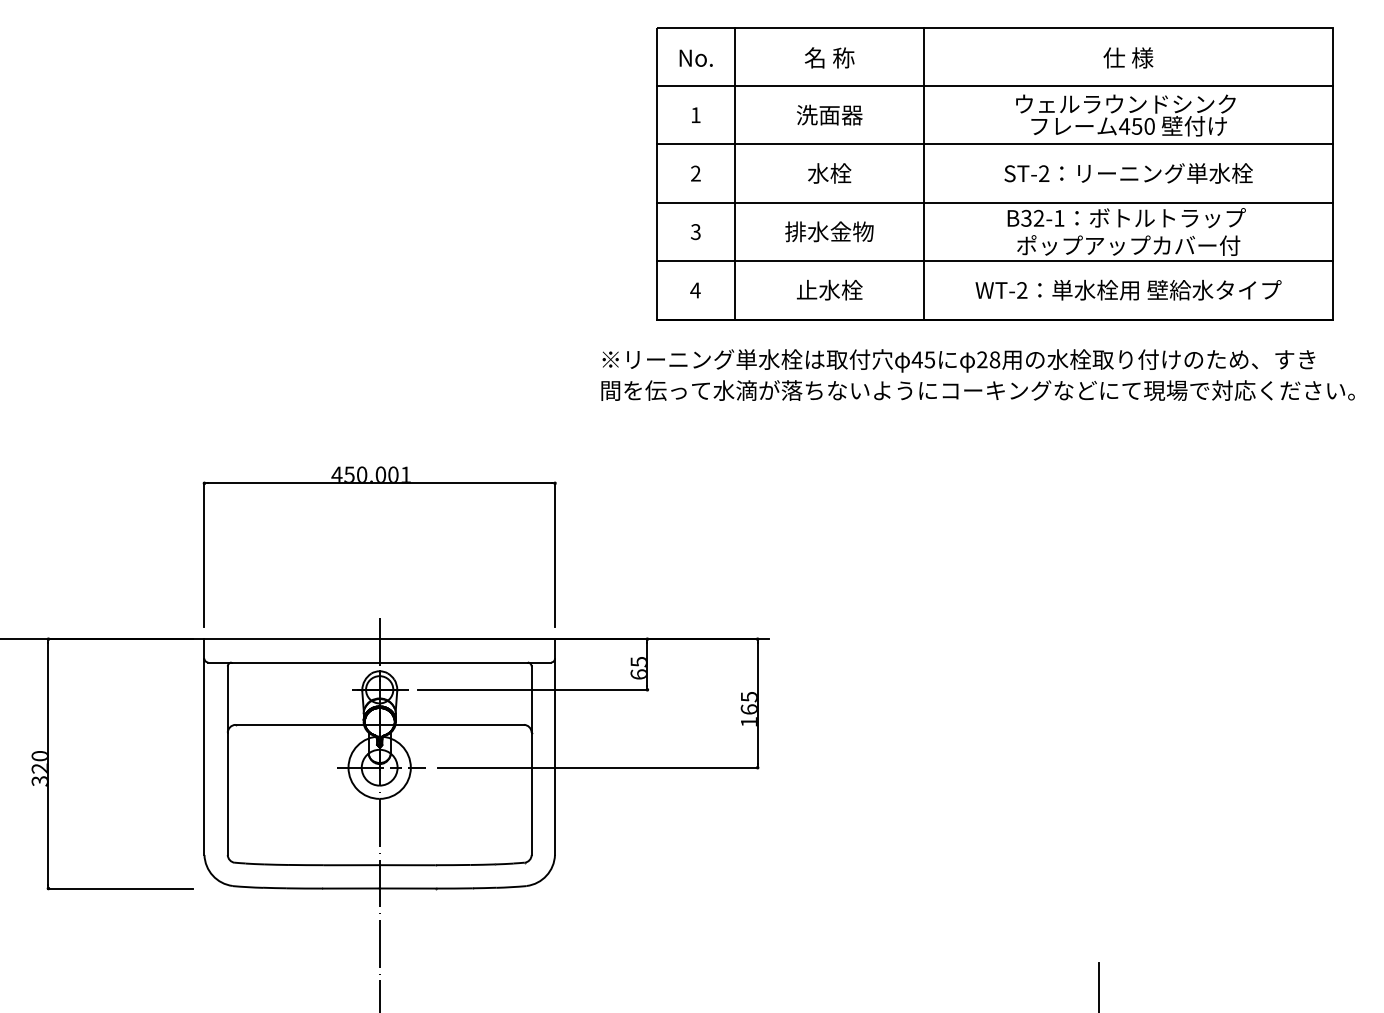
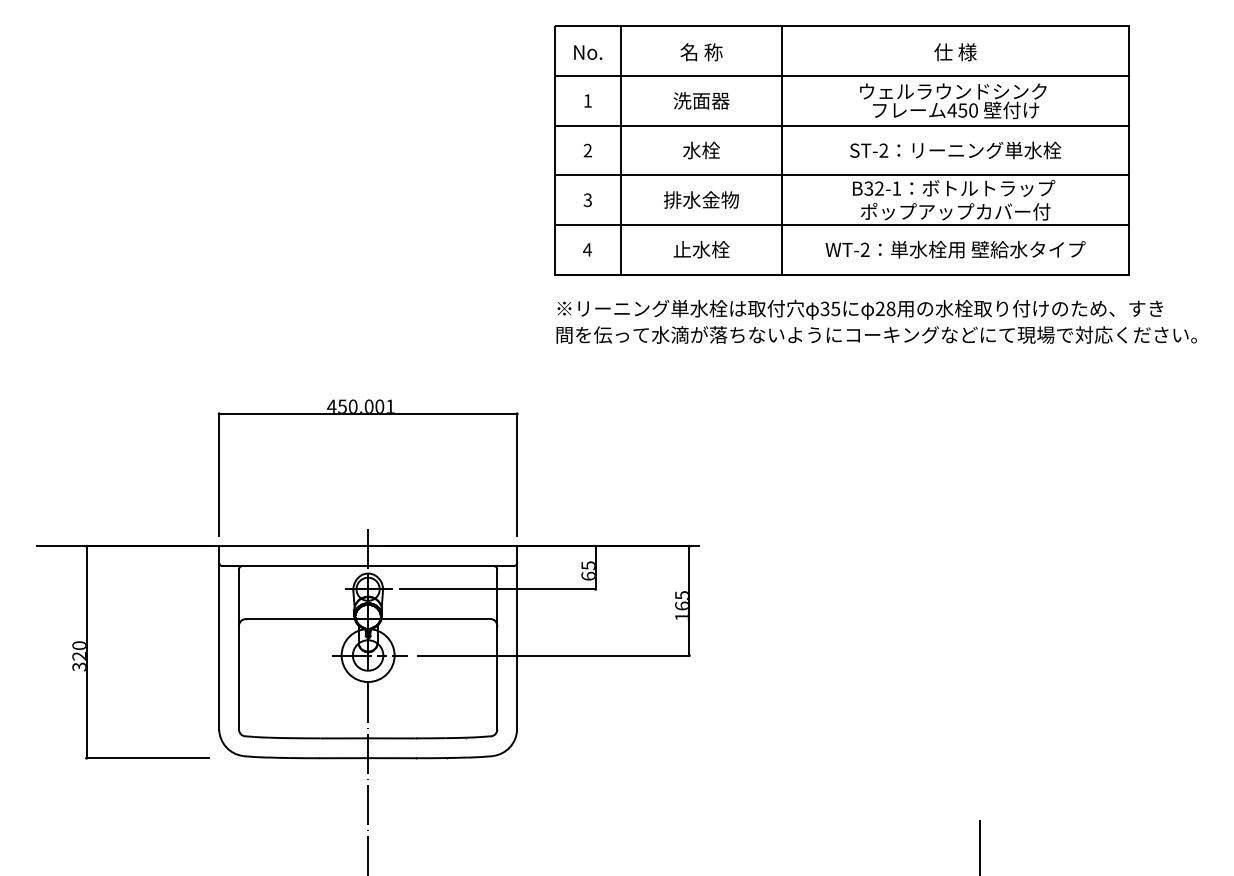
part: (994, 173) -> (841, 150), moved
text: (916, 359) -> (824, 308), 45 -> 35

